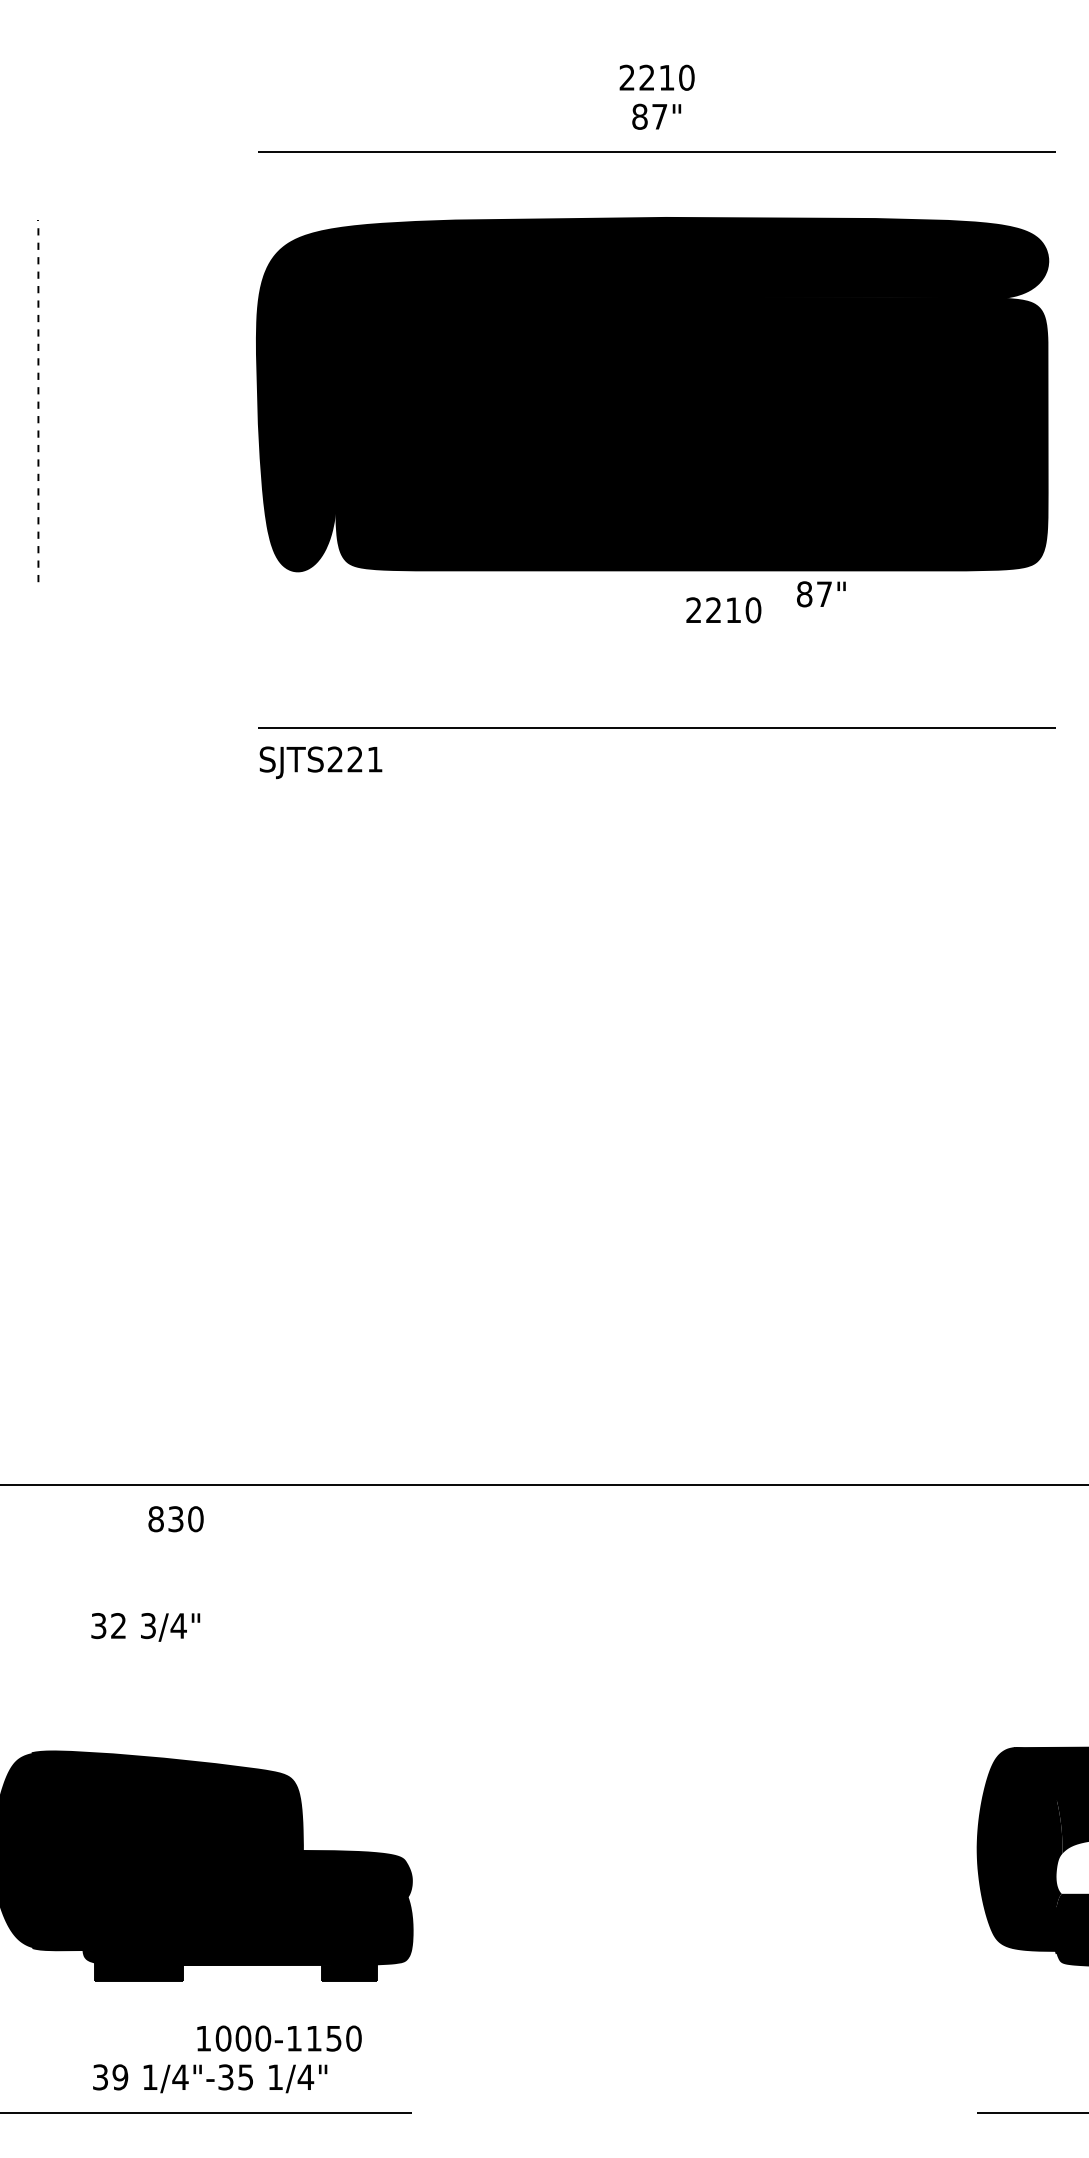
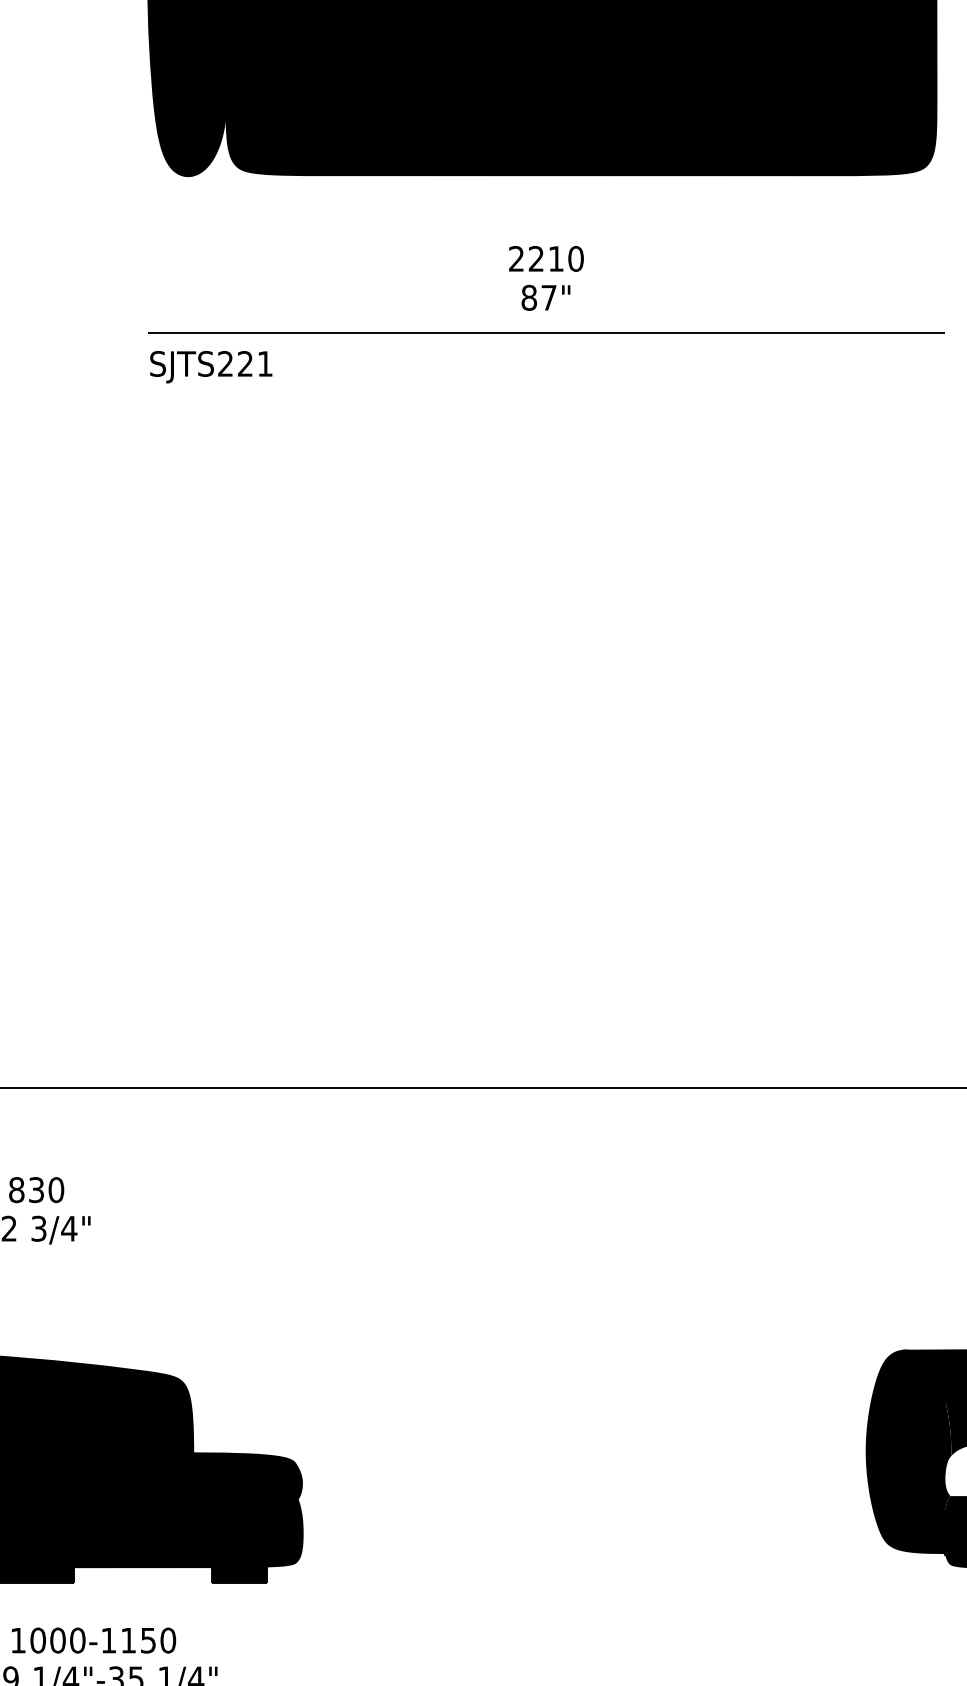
text: (821, 594) -> (546, 298), moved
text: (723, 610) -> (546, 259), moved
text: (175, 1519) -> (36, 1190), moved
text: (279, 2038) -> (93, 1640), moved

